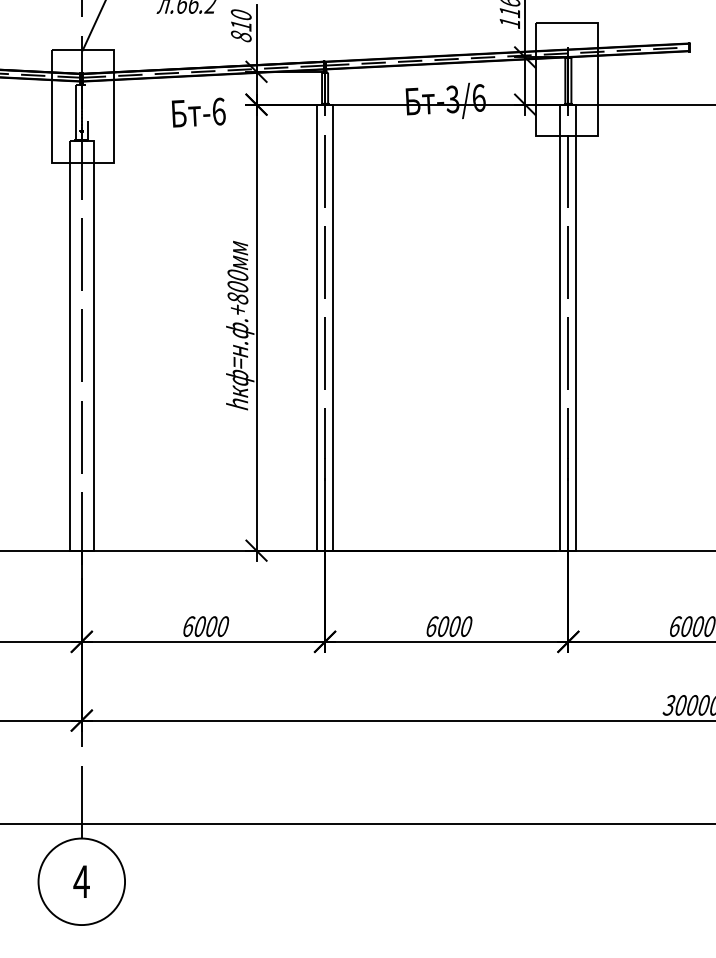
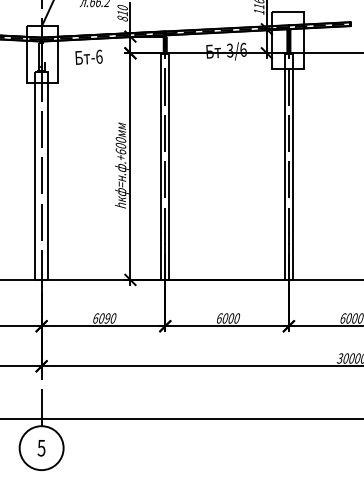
text: (197, 110) -> (88, 56), moved
text: (236, 297) -> (120, 151), .+800 -> .+600
text: (209, 626) -> (106, 318), 6000 -> 6090
text: (81, 882) -> (41, 448), 4 -> 5

